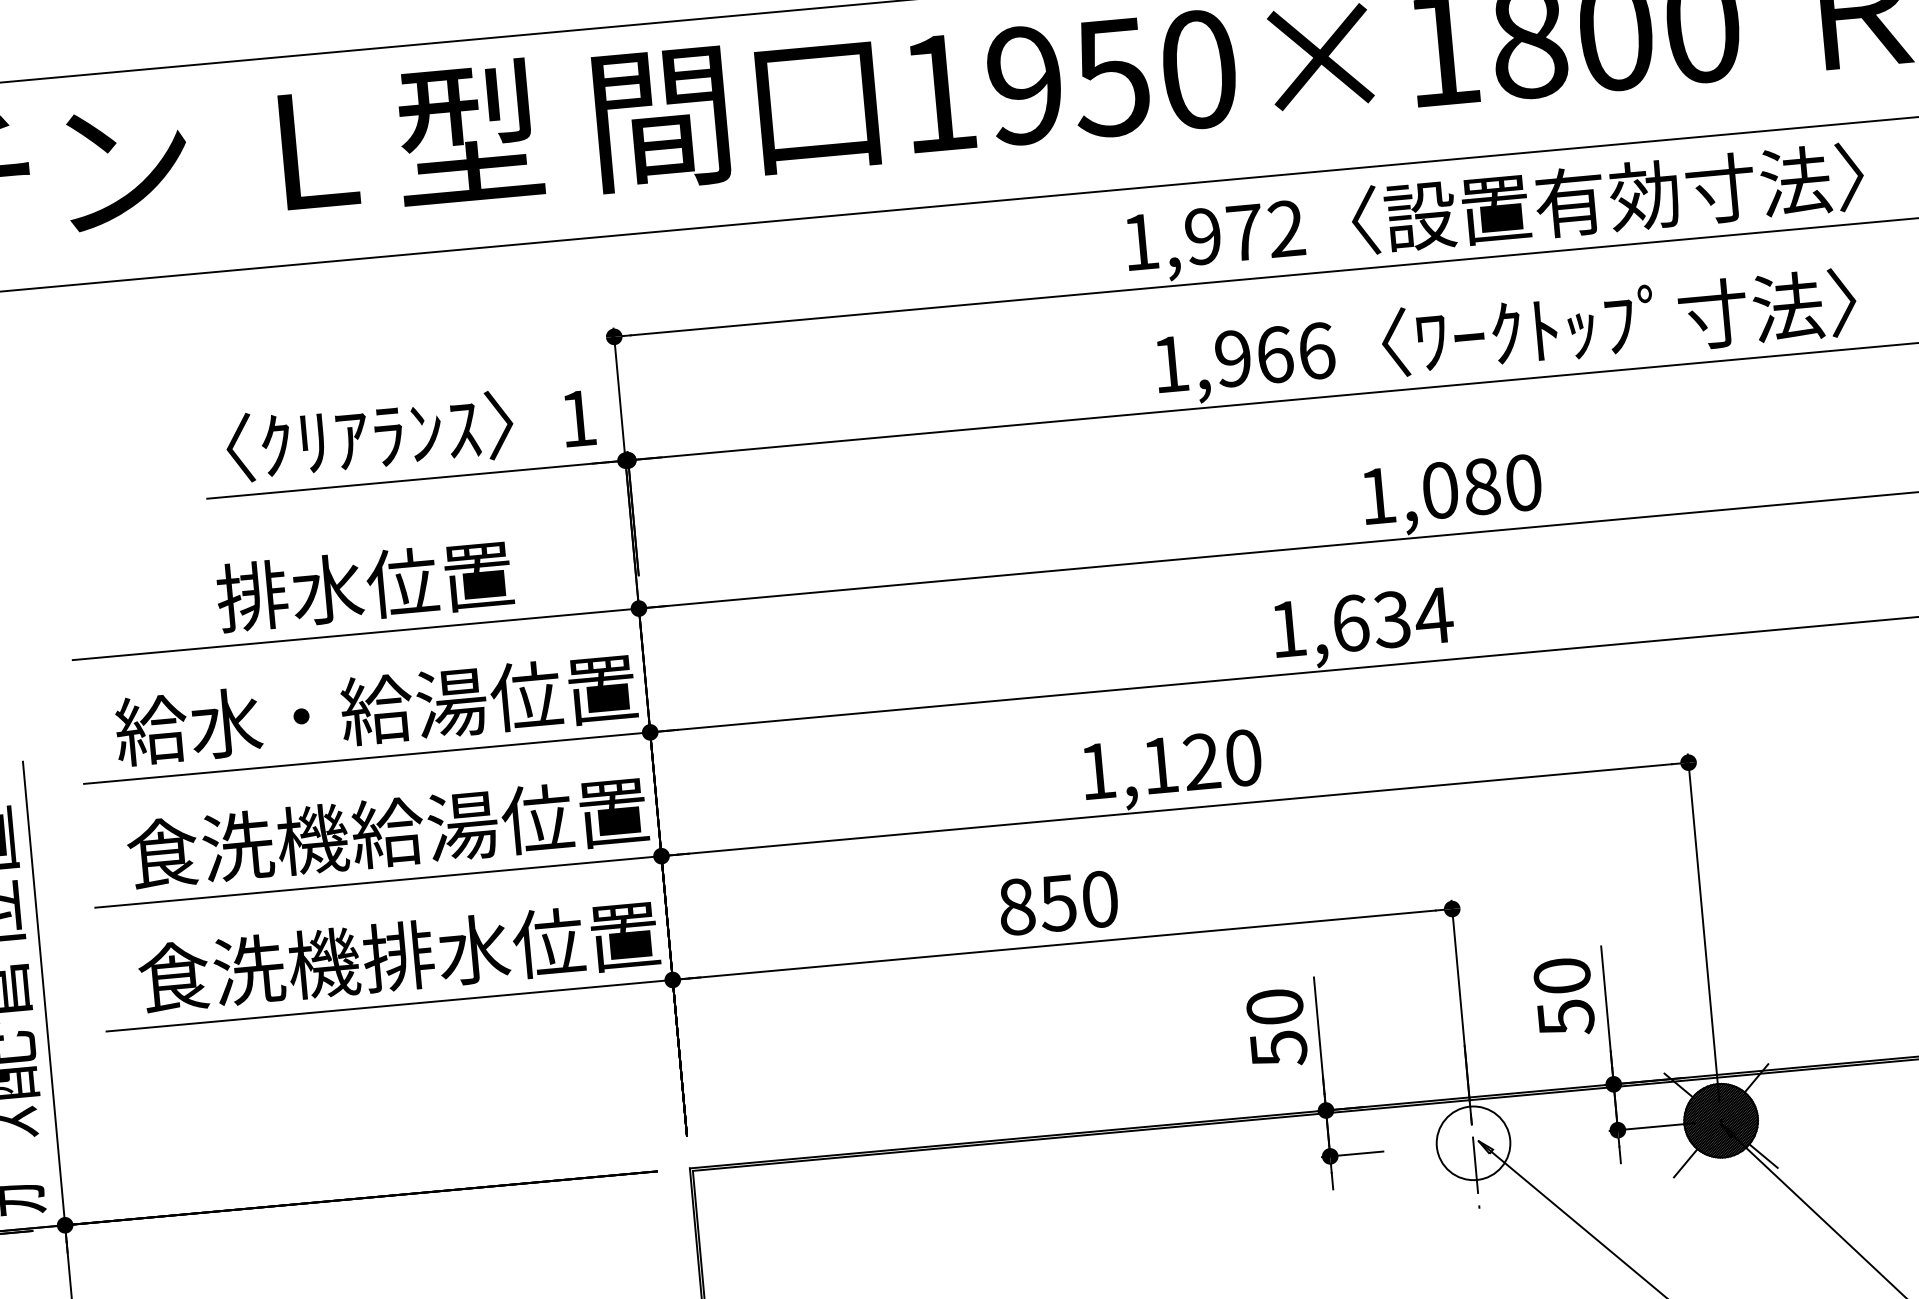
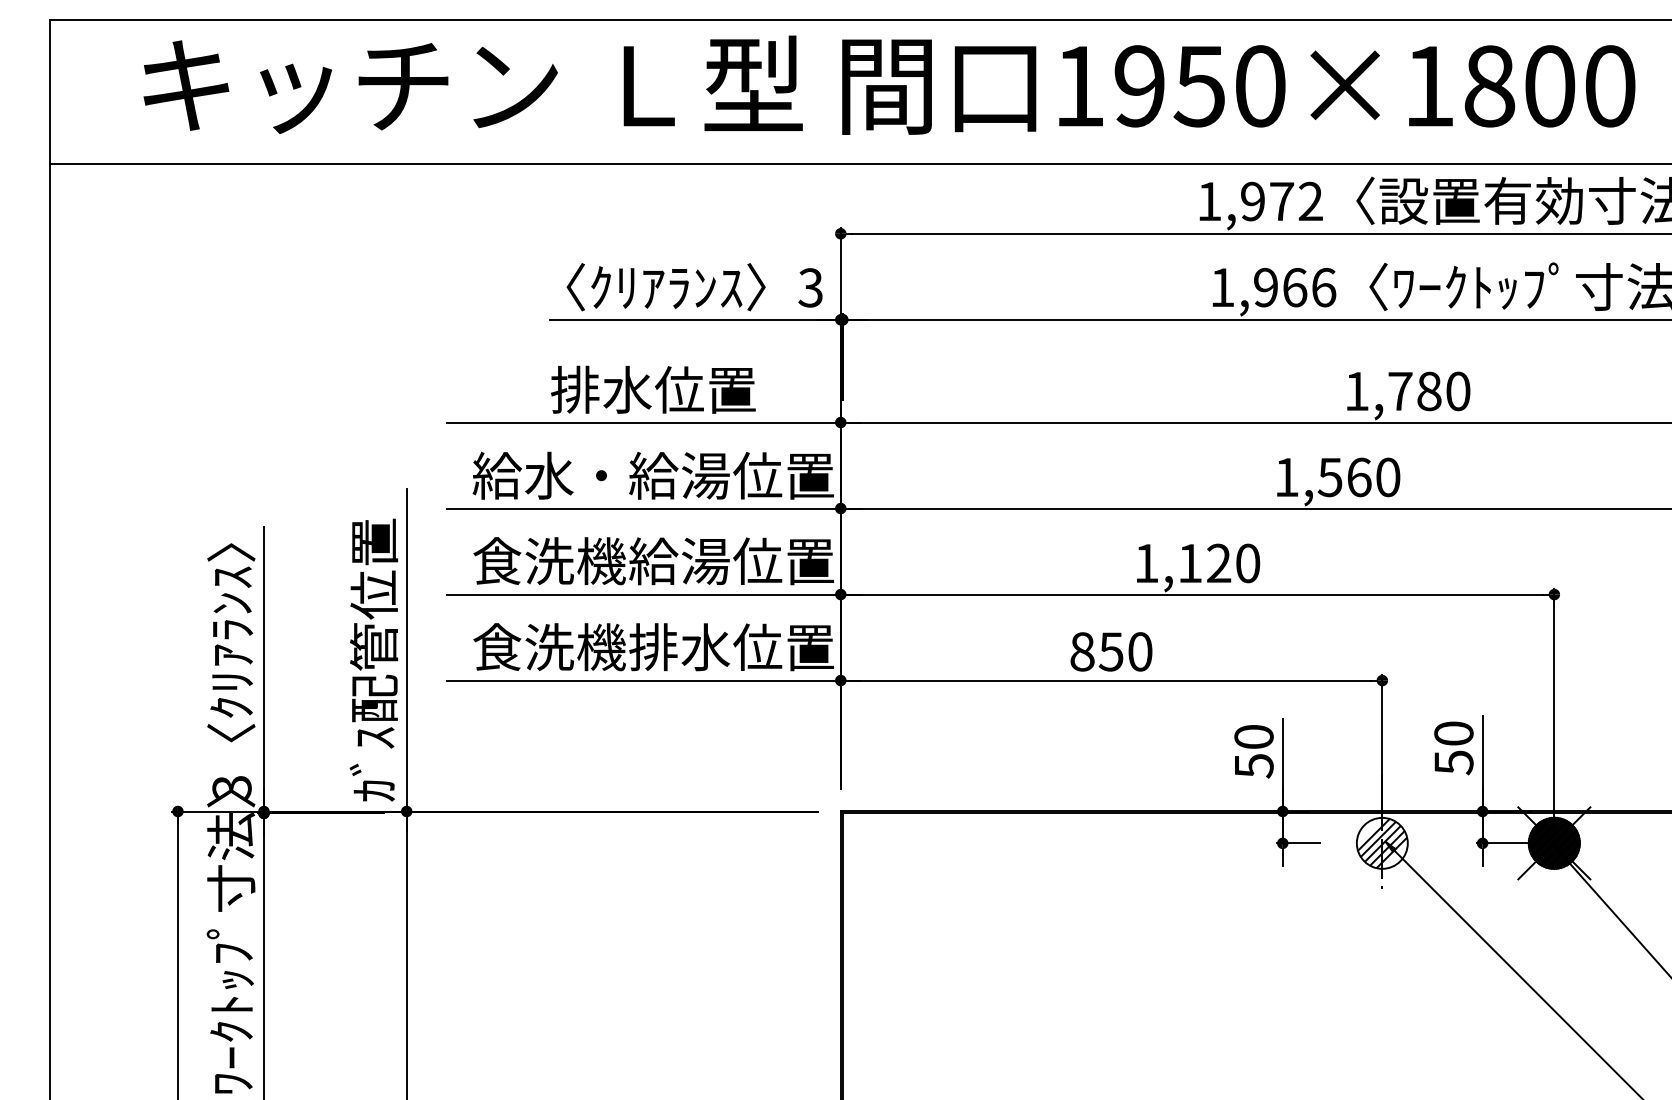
text: (577, 418) -> (810, 287), 1 -> 3
text: (1440, 490) -> (1400, 391), 1,080 -> 1,780
text: (1392, 619) -> (1359, 477), 1,634 -> 1,560
hatch: (1473, 1143) -> (1382, 843), added

